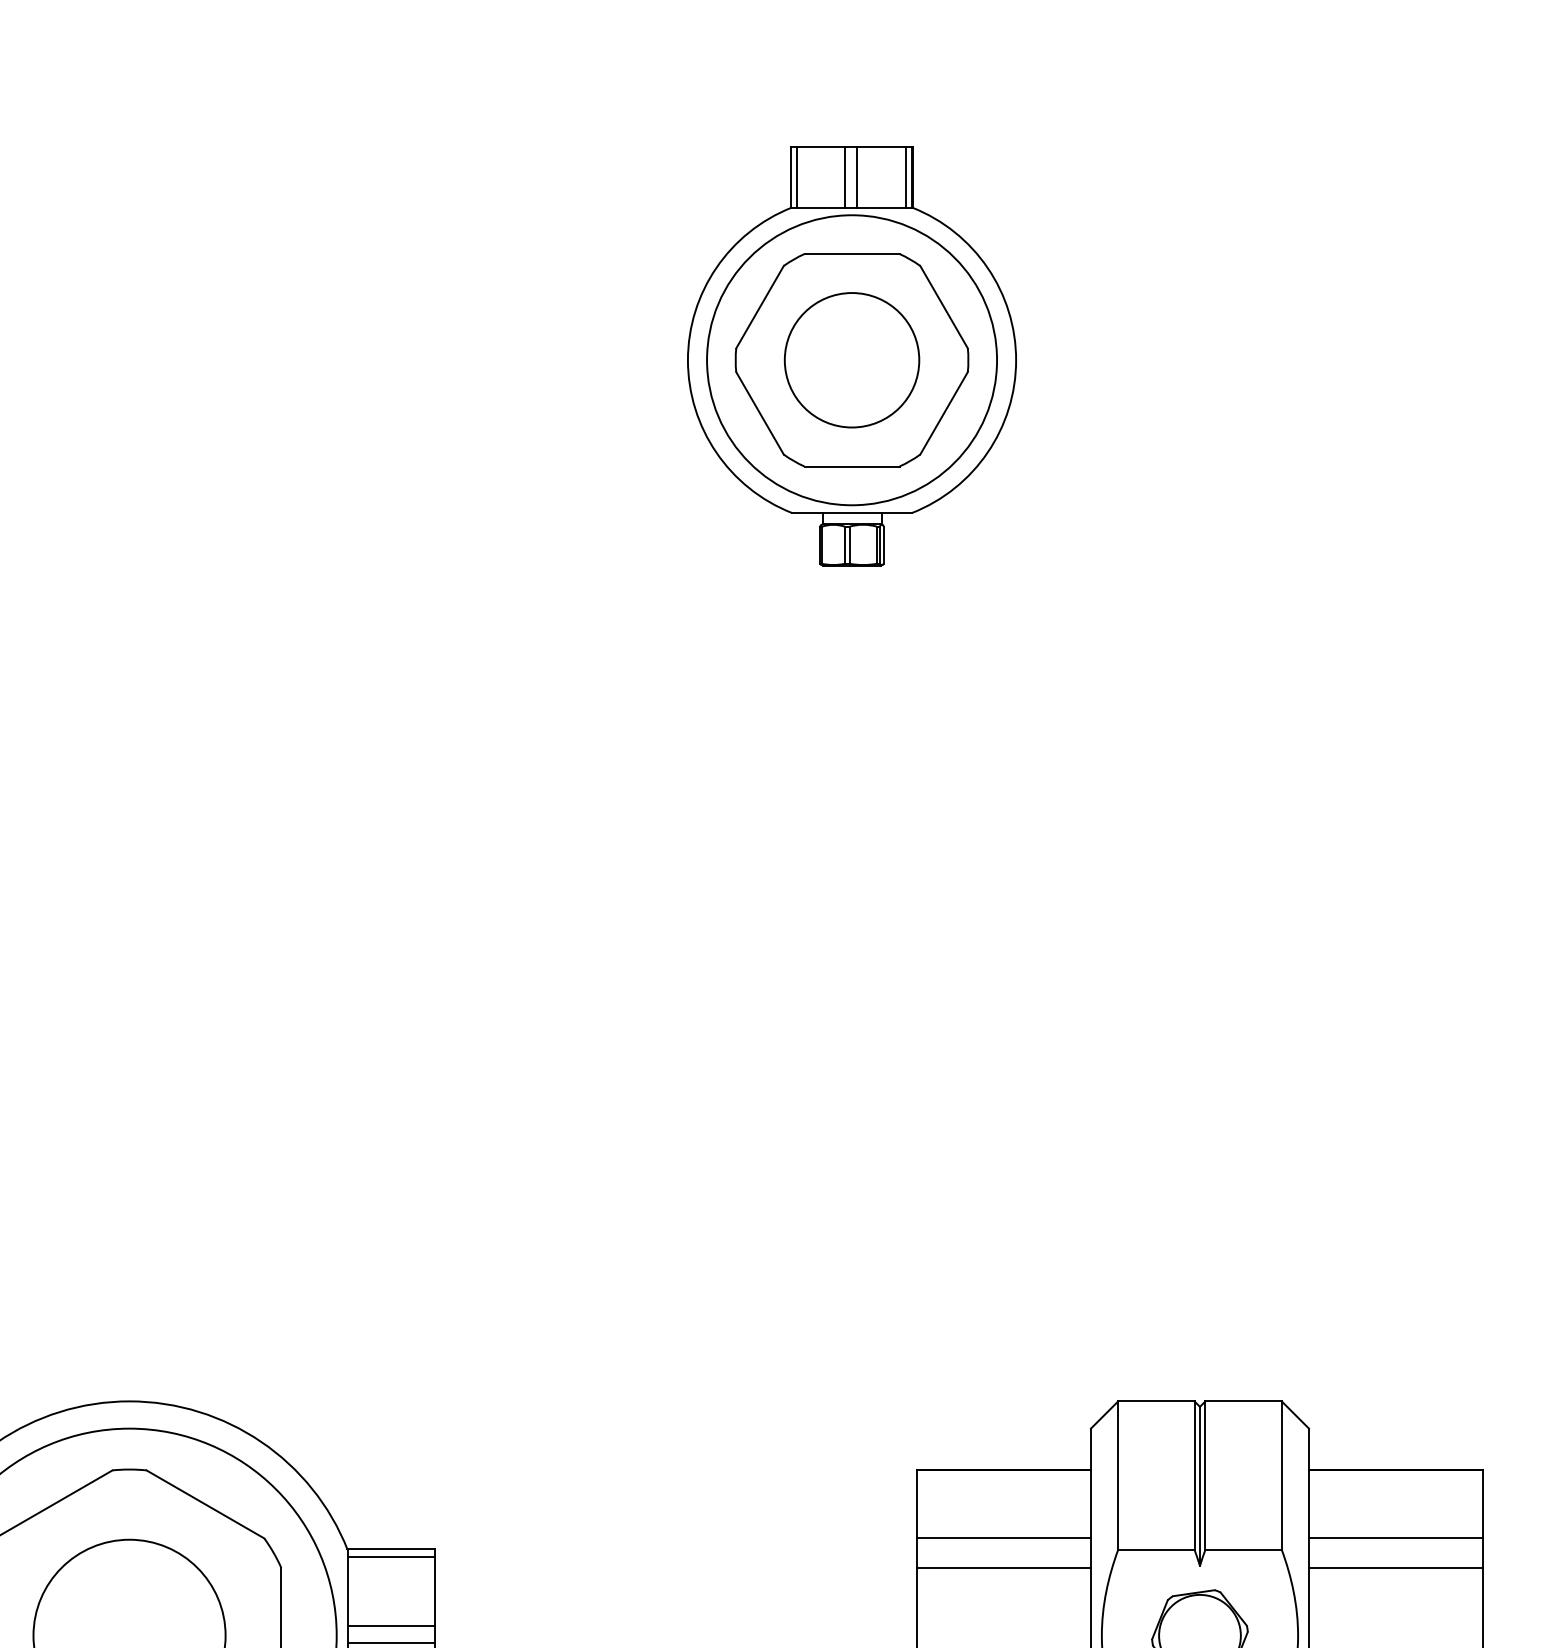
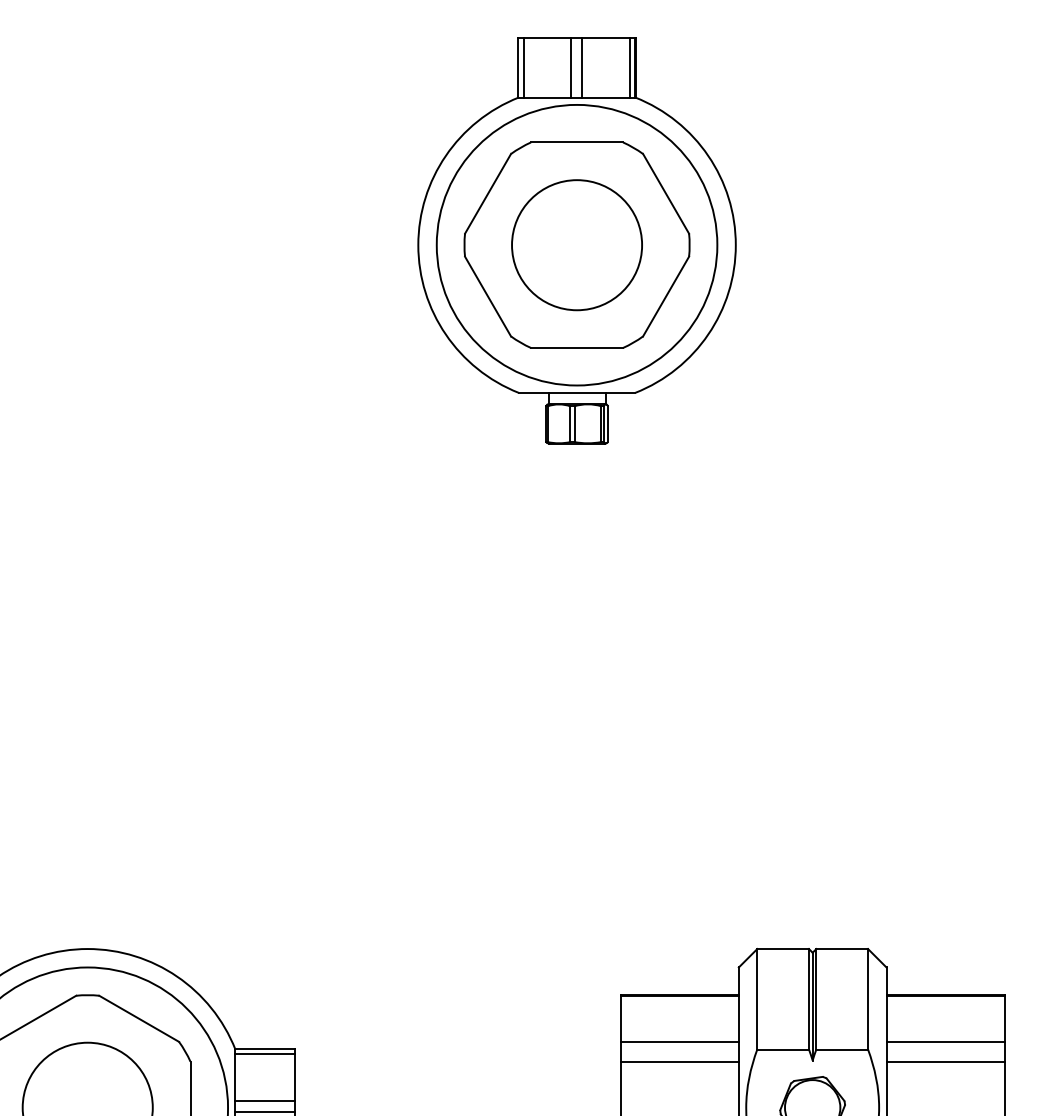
part: (851, 355) -> (576, 240), size x1.43

